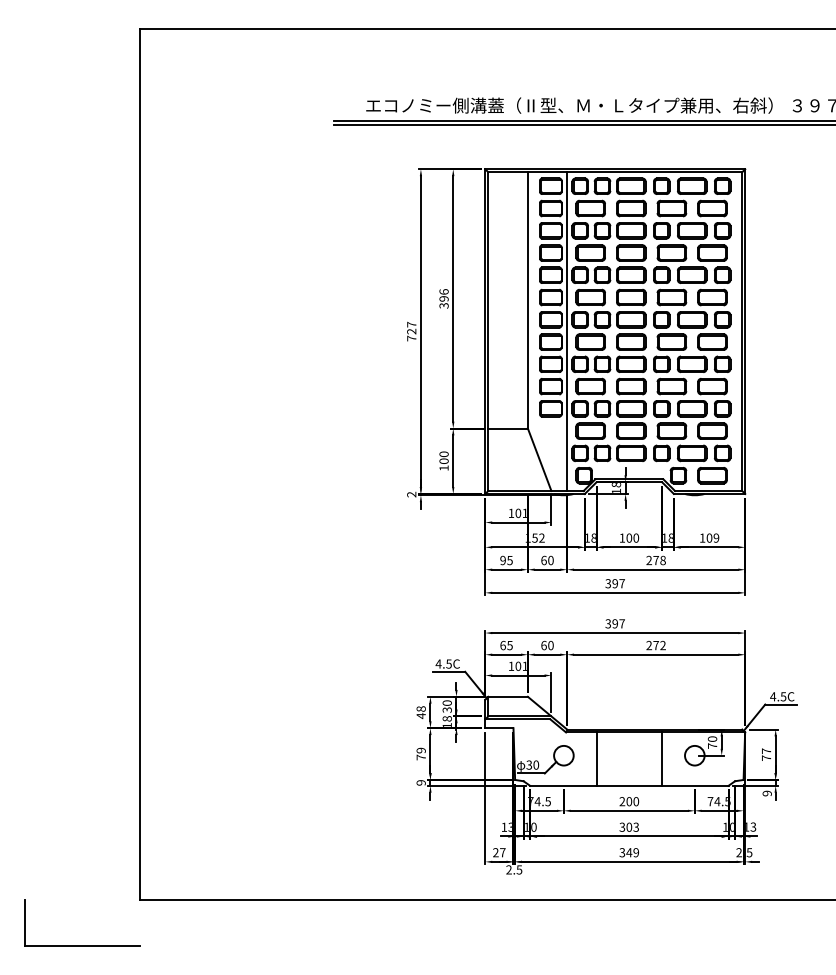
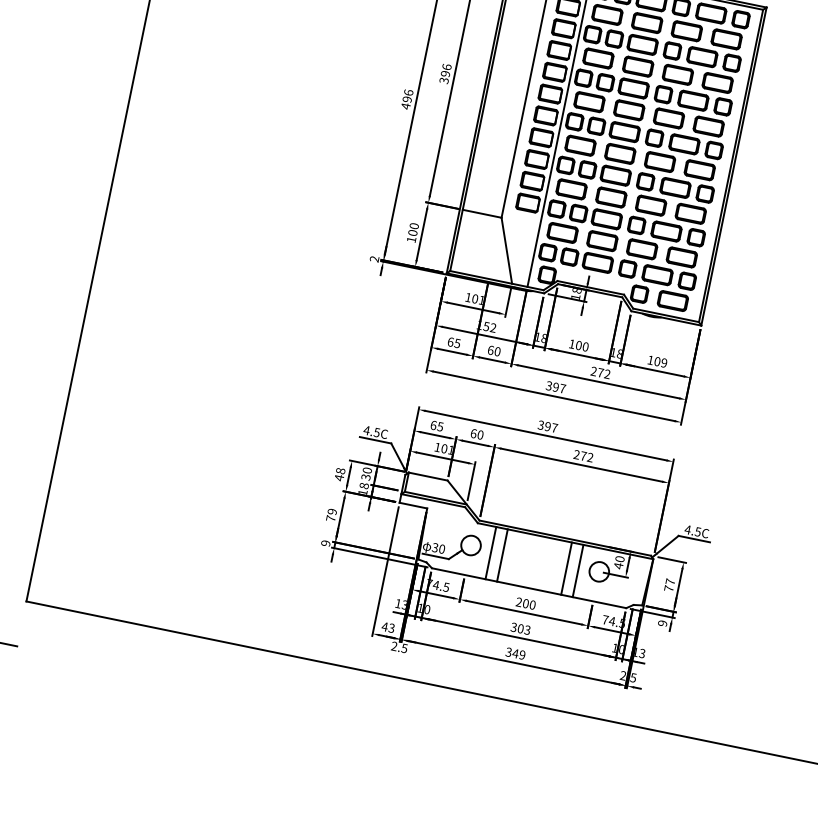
text: (411, 331) -> (407, 99), 727 -> 496
text: (502, 560) -> (450, 341), 95 -> 65
text: (662, 560) -> (606, 374), 278 -> 272
text: (712, 746) -> (618, 566), 70 -> 40
line: (584, 758) -> (490, 552), added
line: (673, 758) -> (577, 570), added
text: (498, 852) -> (387, 627), 27 -> 43

